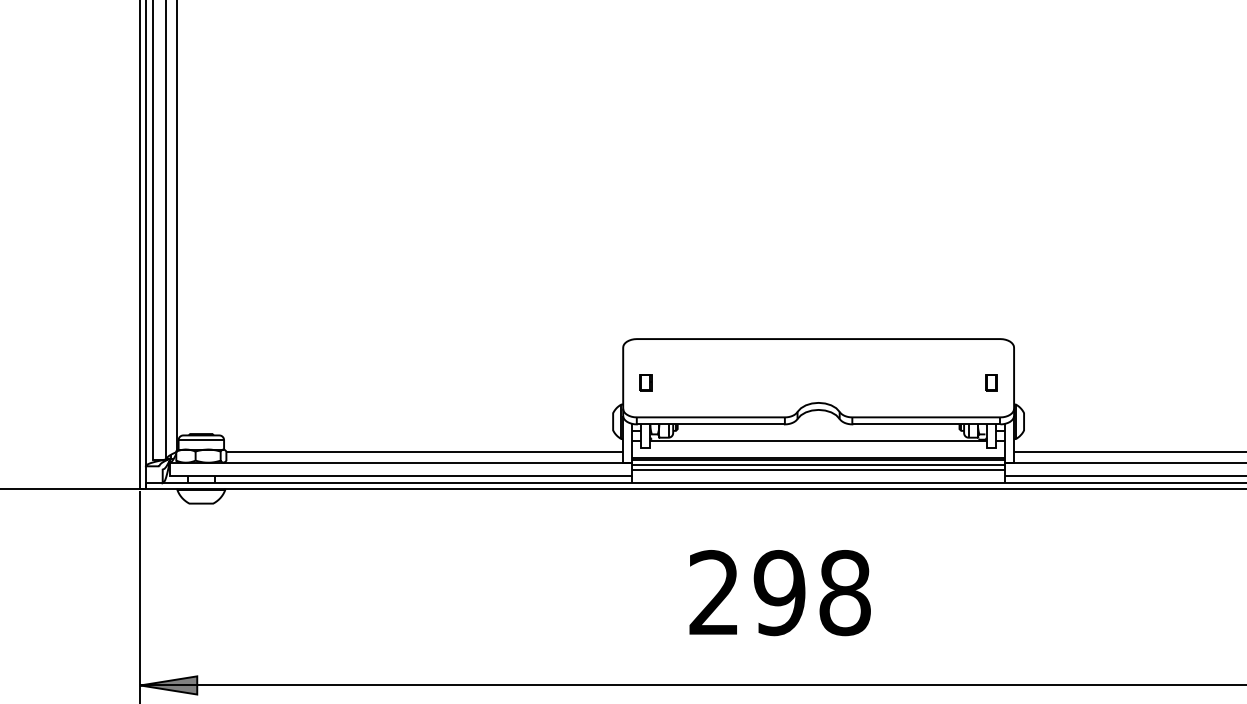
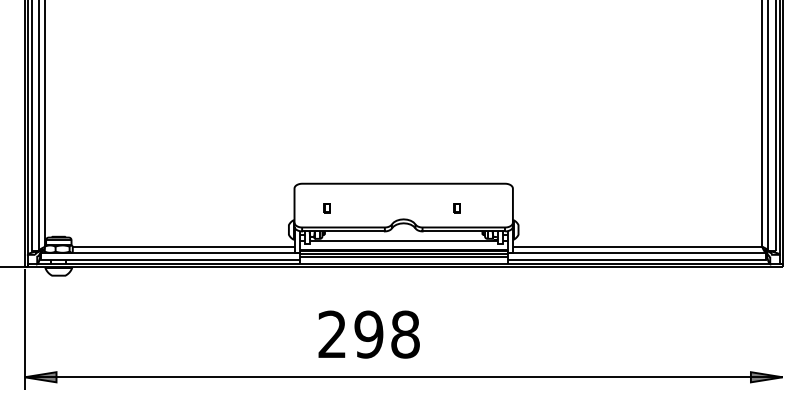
part: (644, 383) -> (326, 208), moved
part: (990, 383) -> (456, 208), moved
text: (778, 592) -> (368, 334), moved

